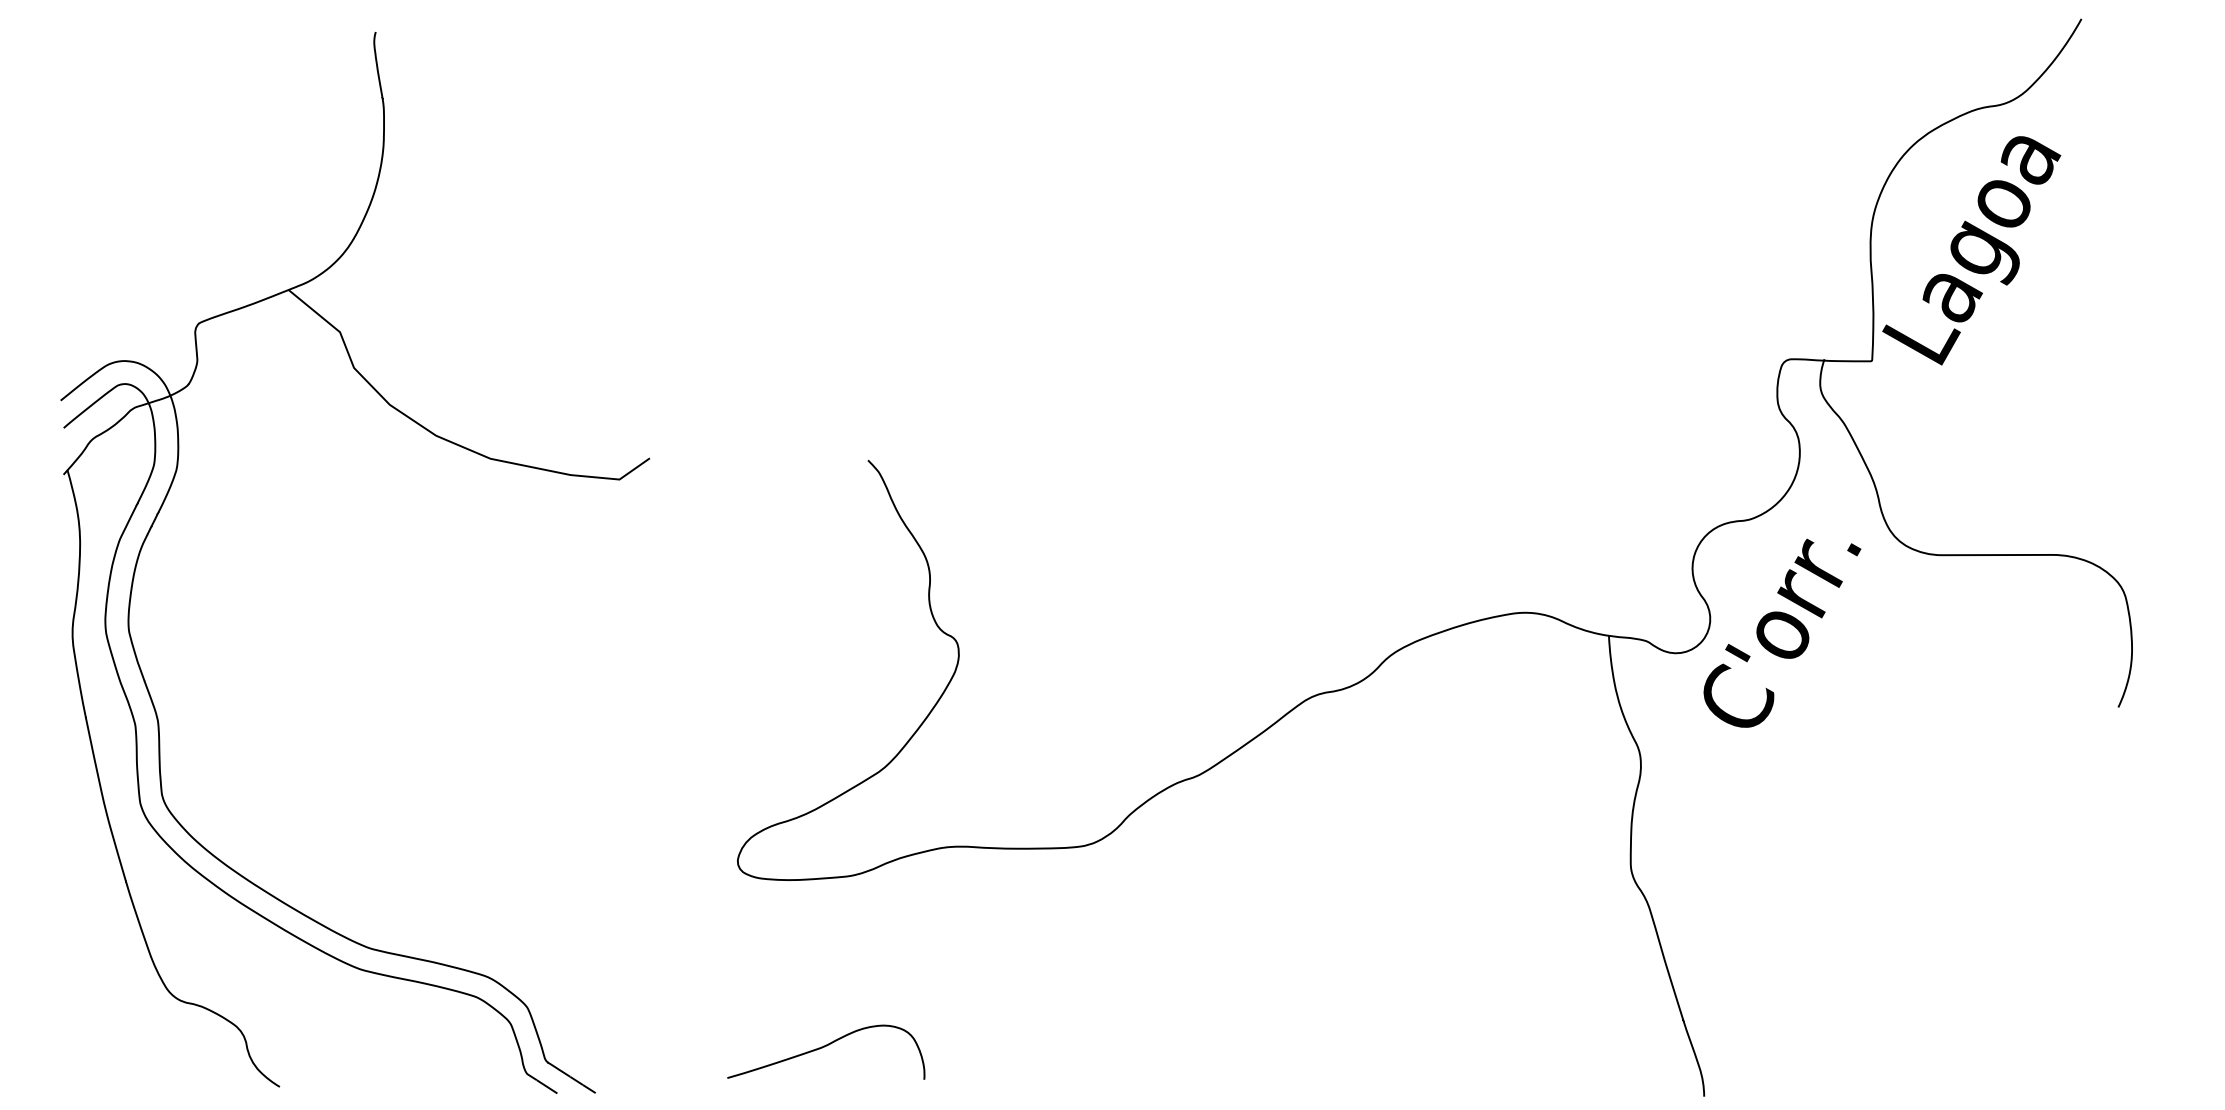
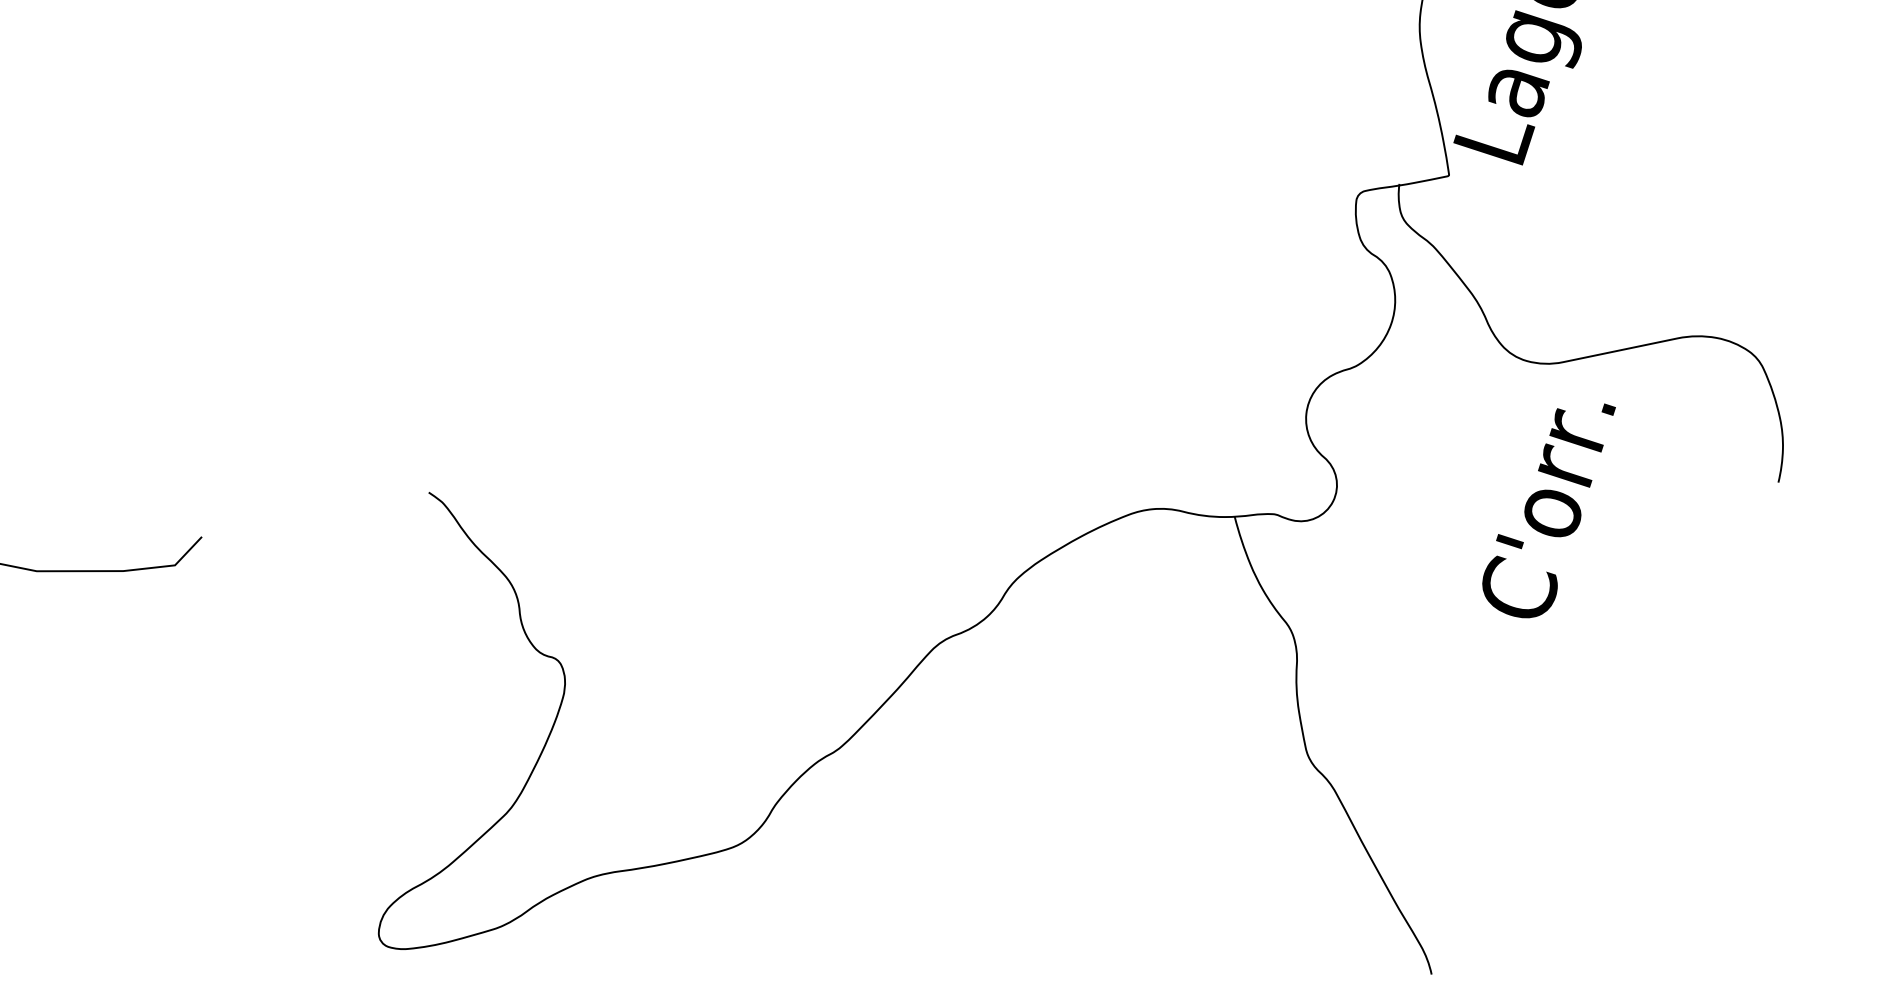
text: (1782, 632) -> (1551, 510), moved

